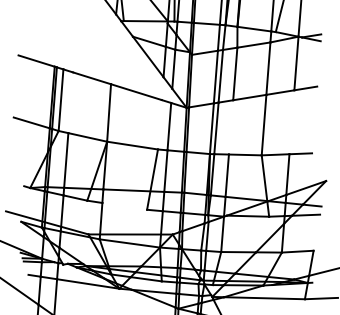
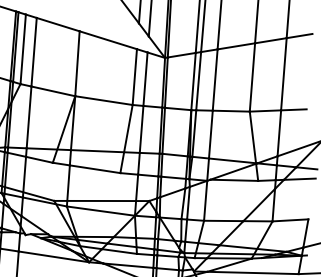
line: (70, 102) -> (33, 51), added
line: (291, 122) -> (283, 74), added
line: (159, 124) -> (134, 76), added
line: (230, 127) -> (214, 80), added
line: (124, 205) -> (94, 168), added

